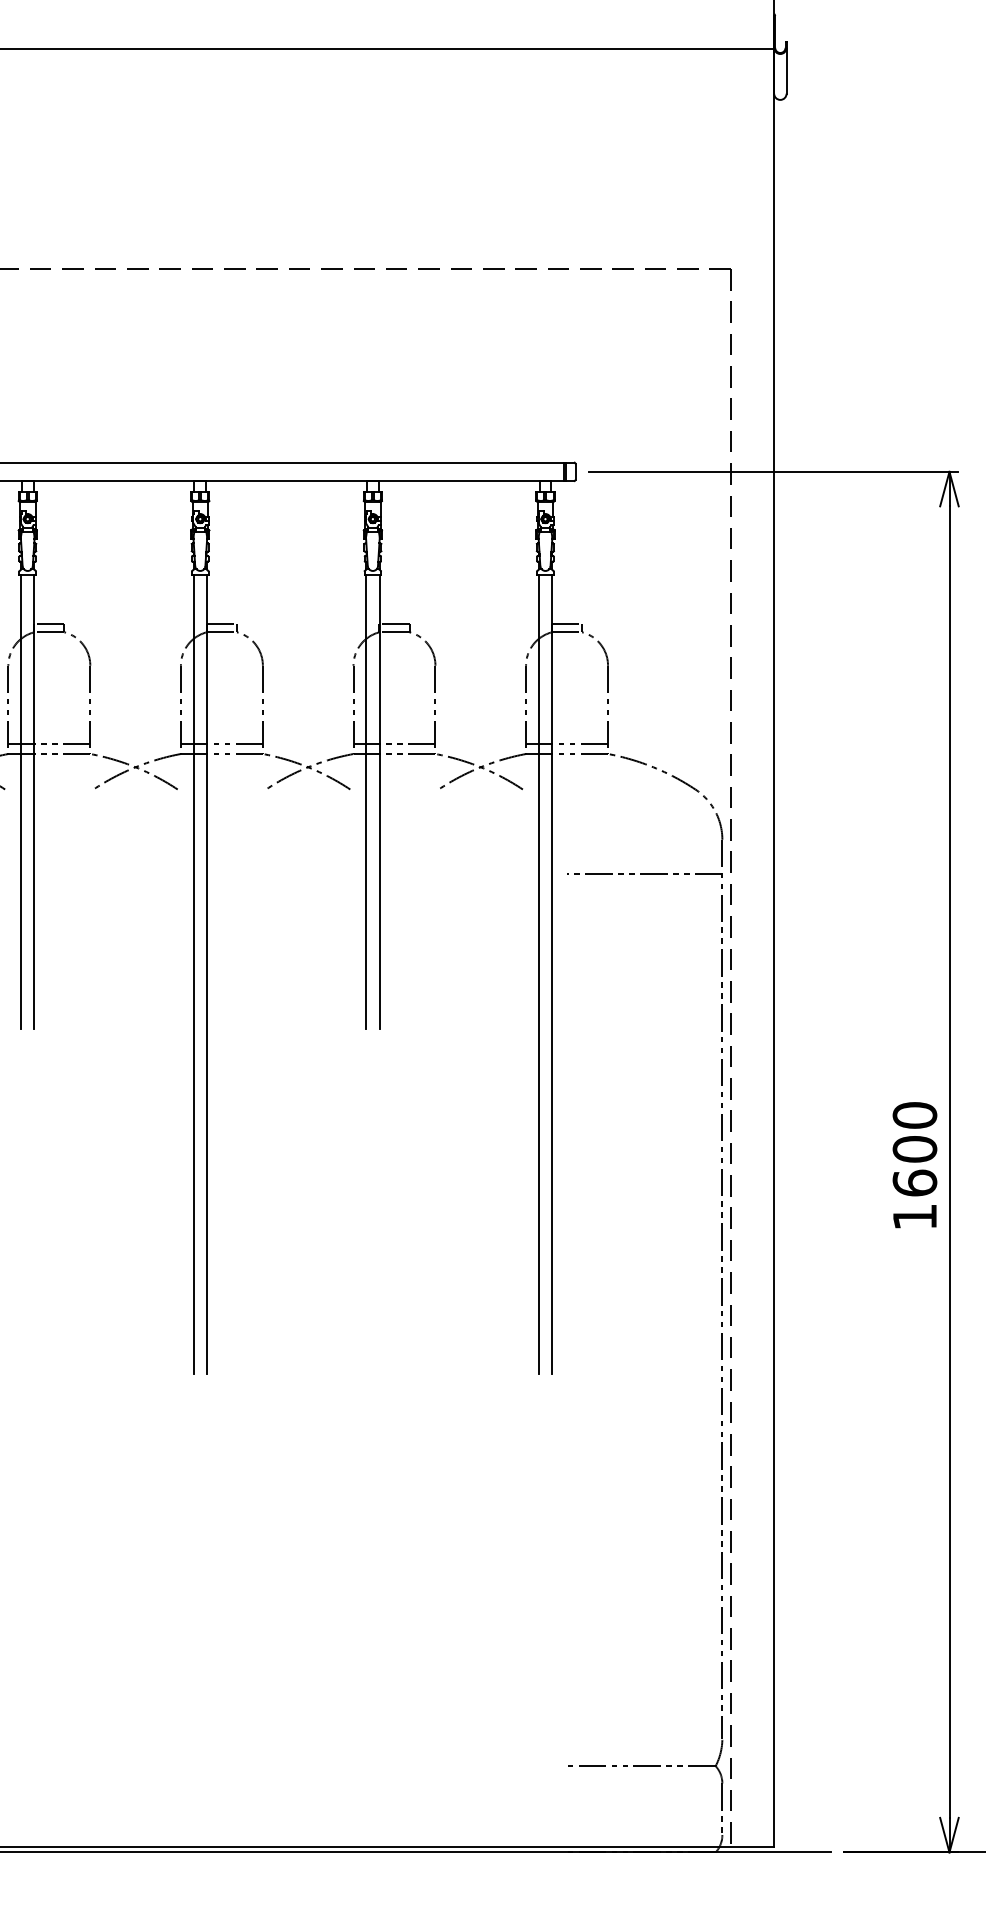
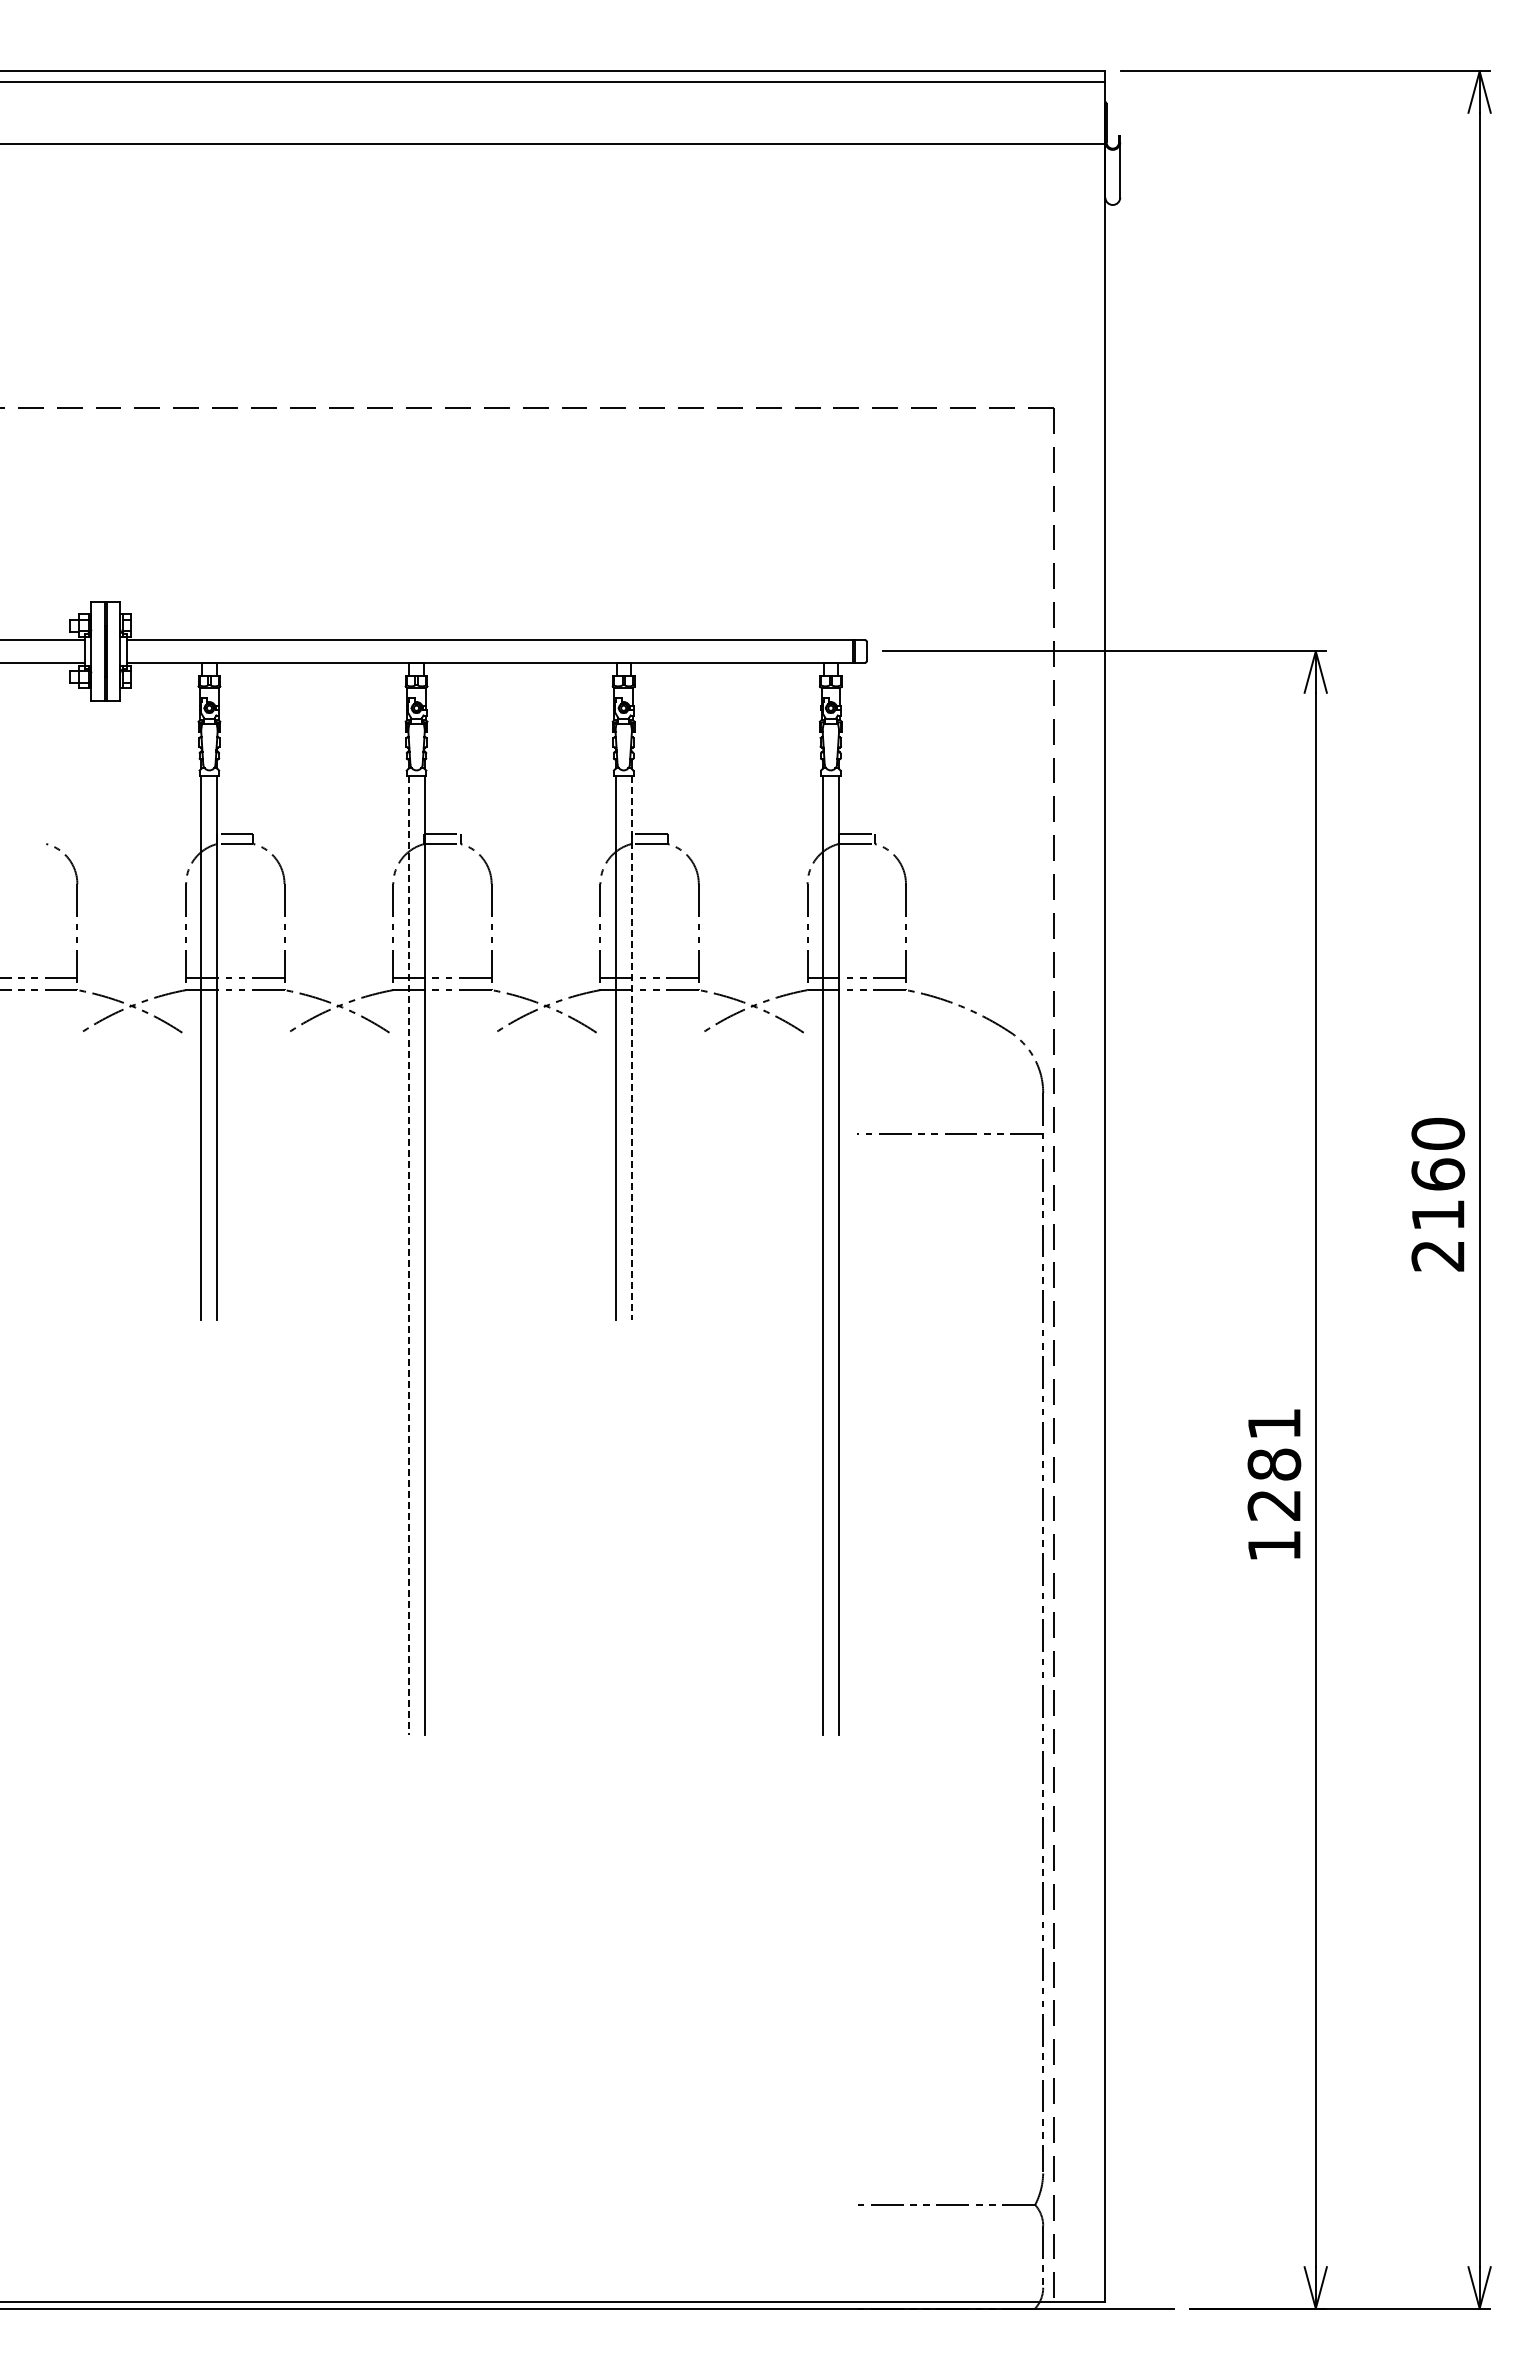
line: (379, 802) -> (631, 1048), solid -> dashed
line: (193, 975) -> (408, 1255), solid -> dashed
text: (915, 1149) -> (1274, 1464), 1600 -> 1281

